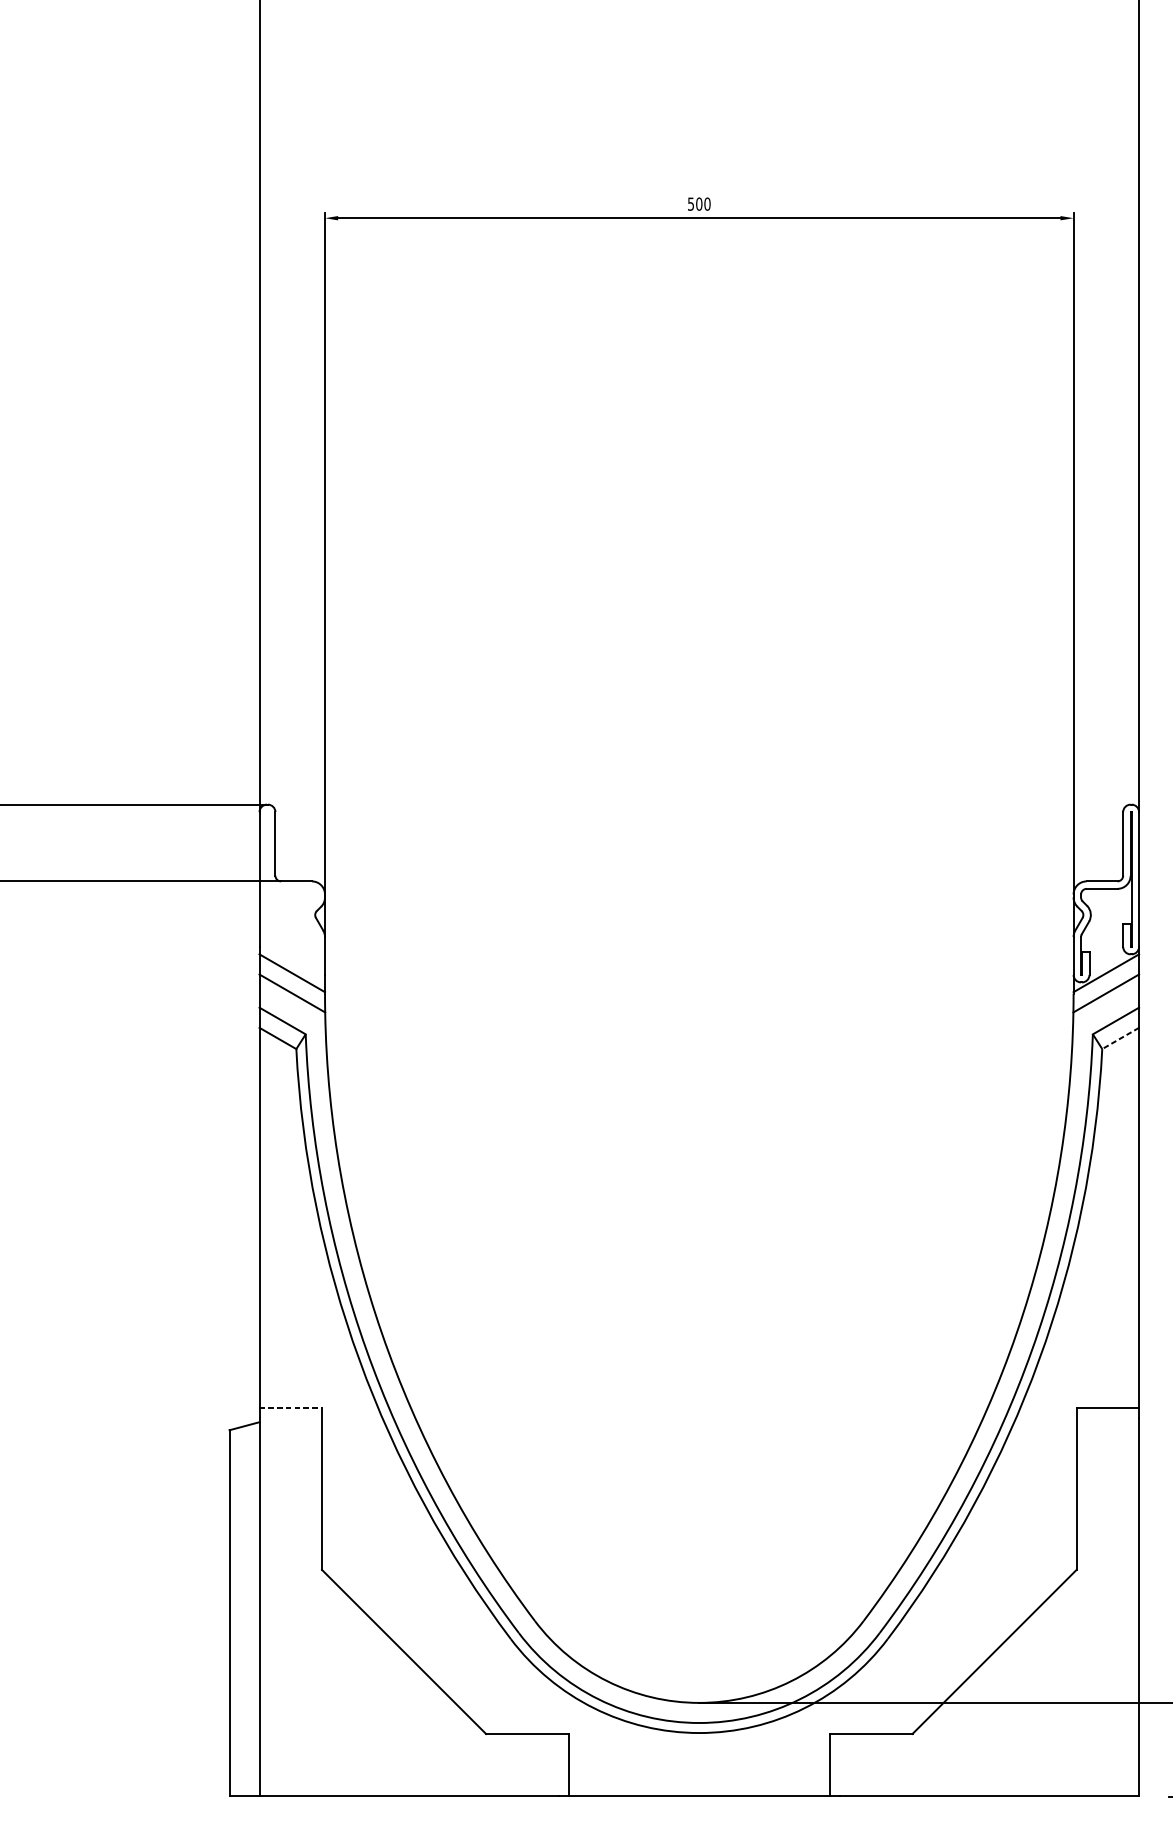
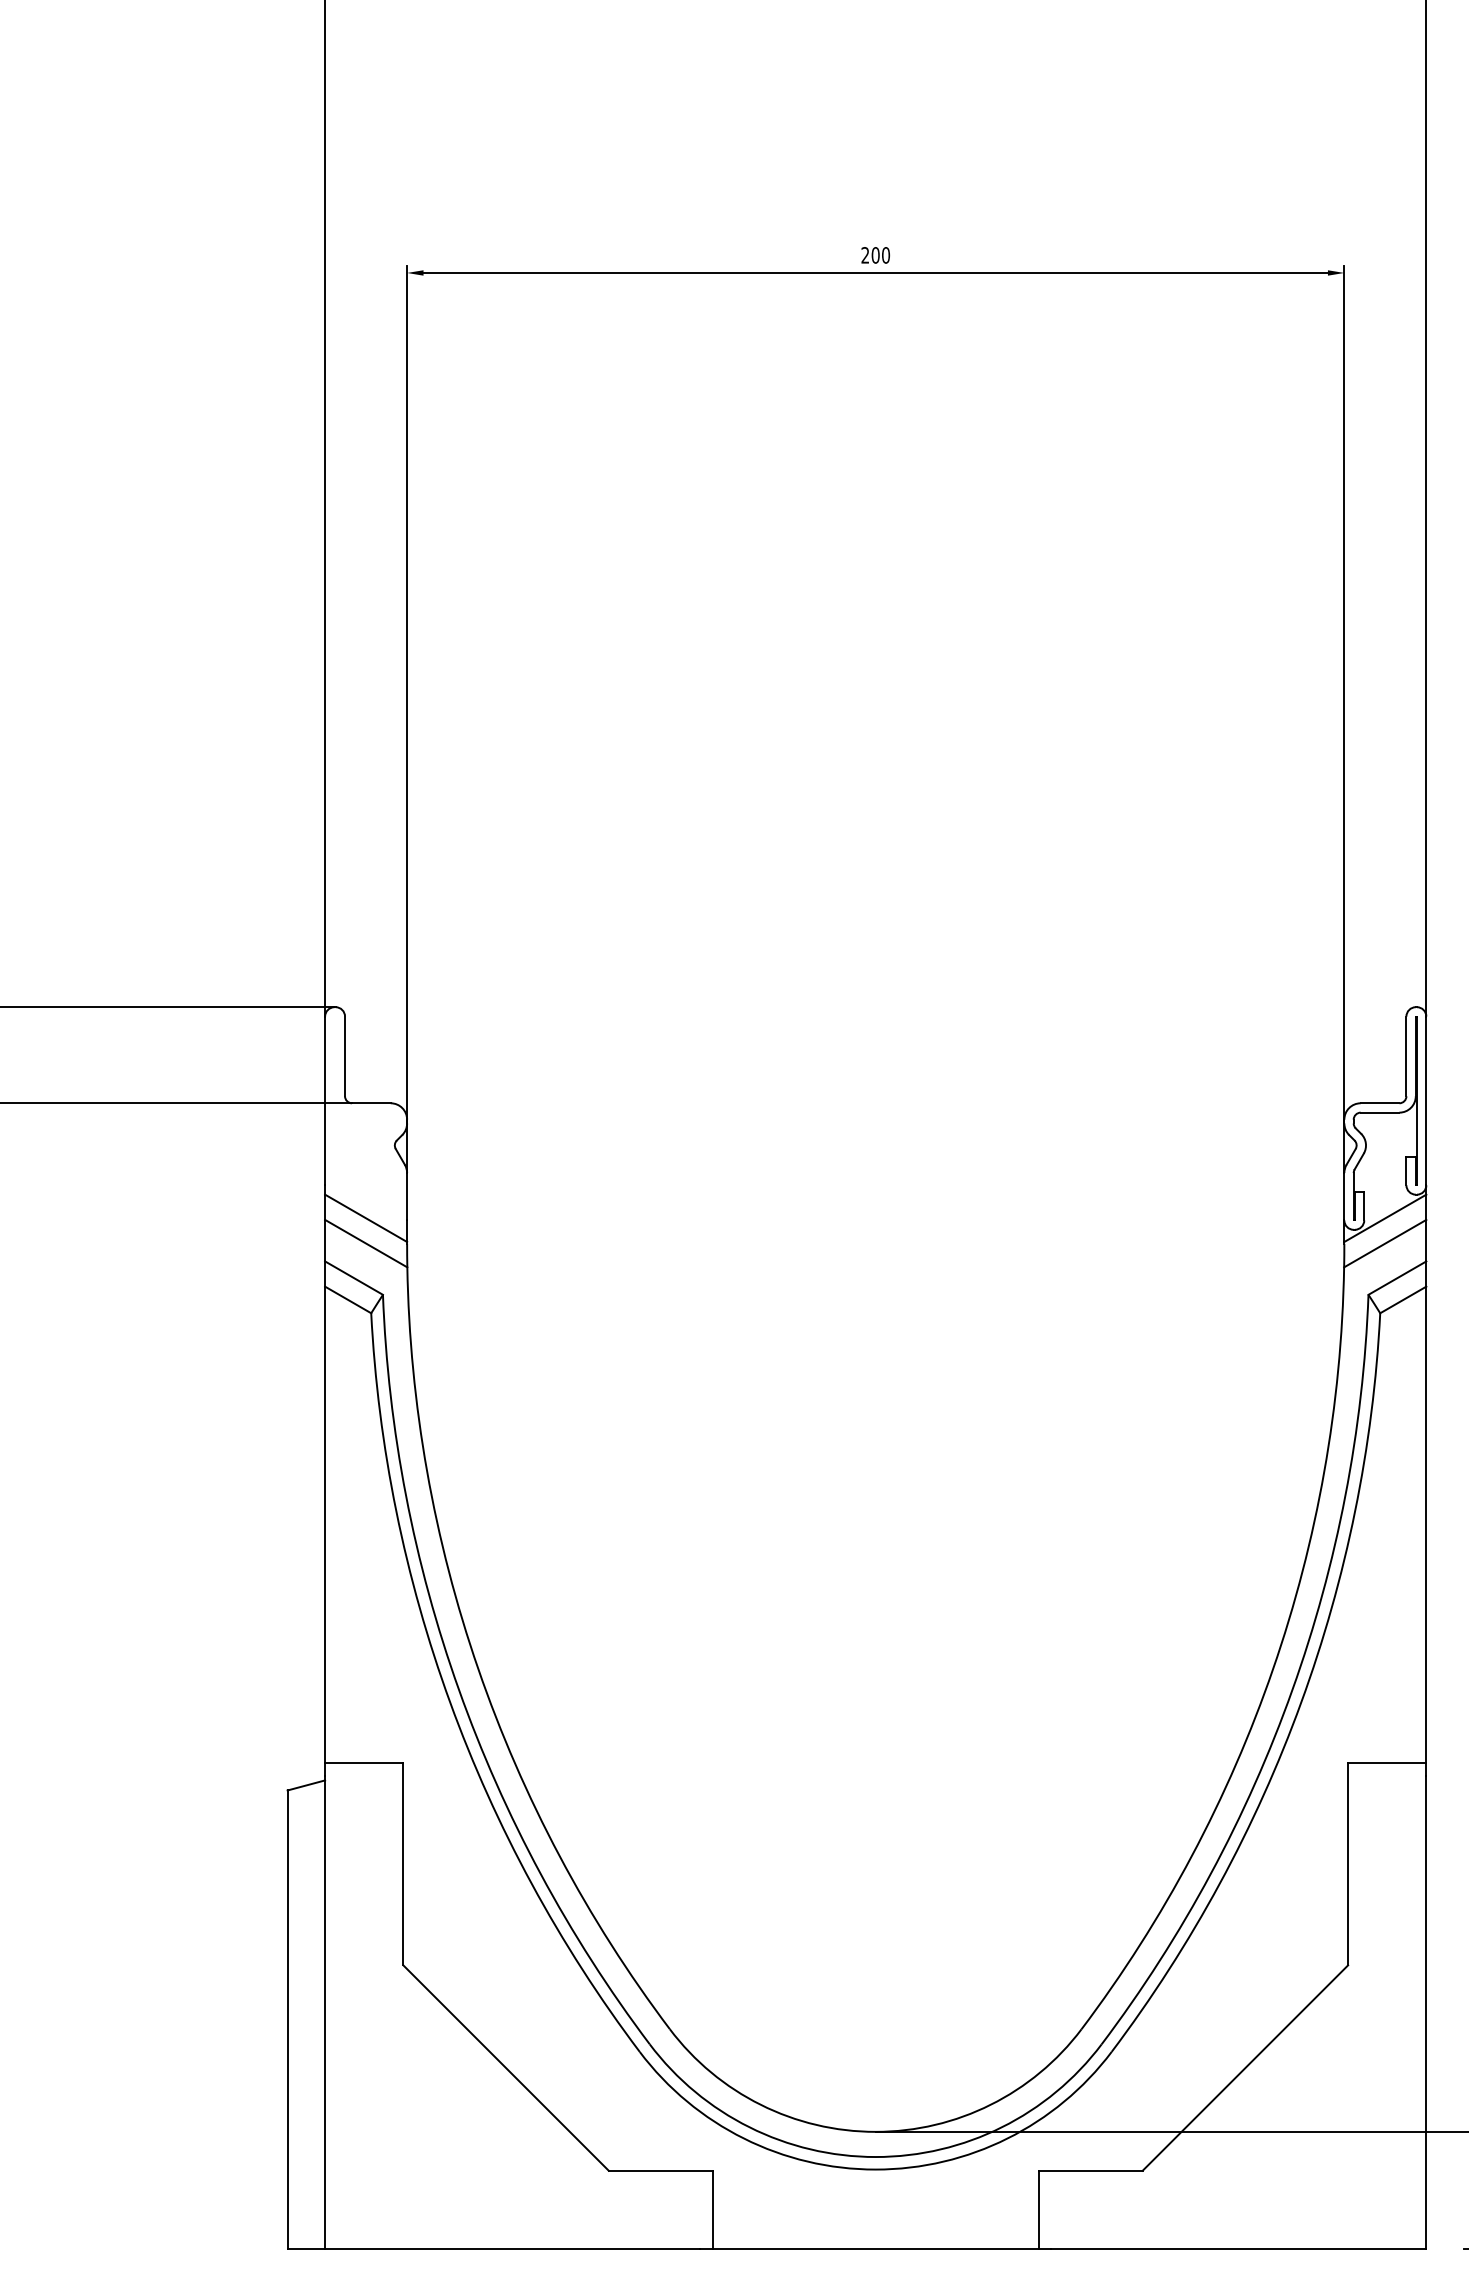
text: (691, 204) -> (865, 255), 500 -> 200
line: (1120, 1038) -> (1403, 1299), dashed -> solid
line: (290, 1408) -> (364, 1763), dashed -> solid

